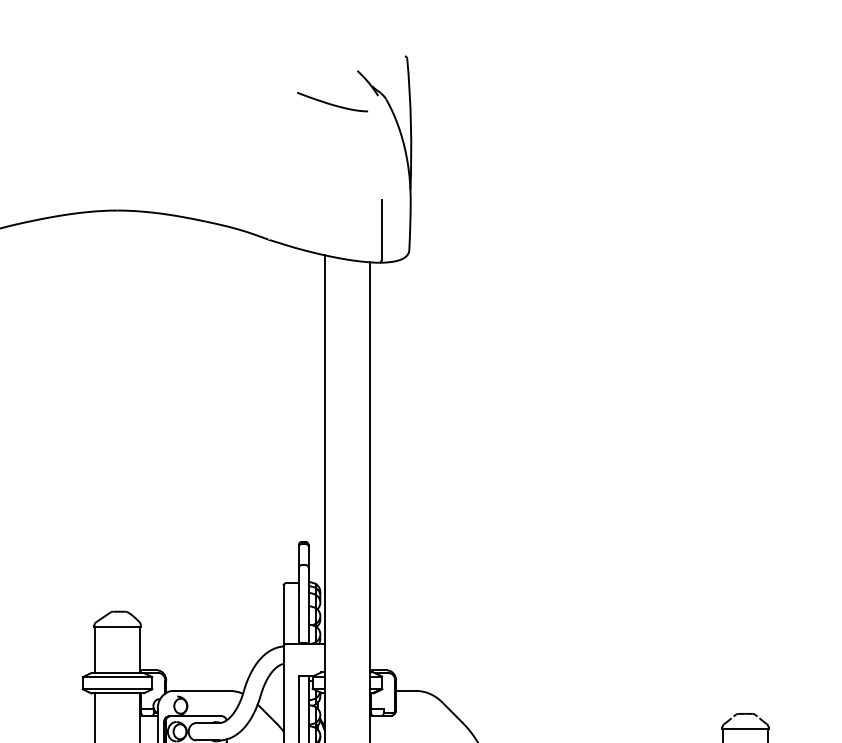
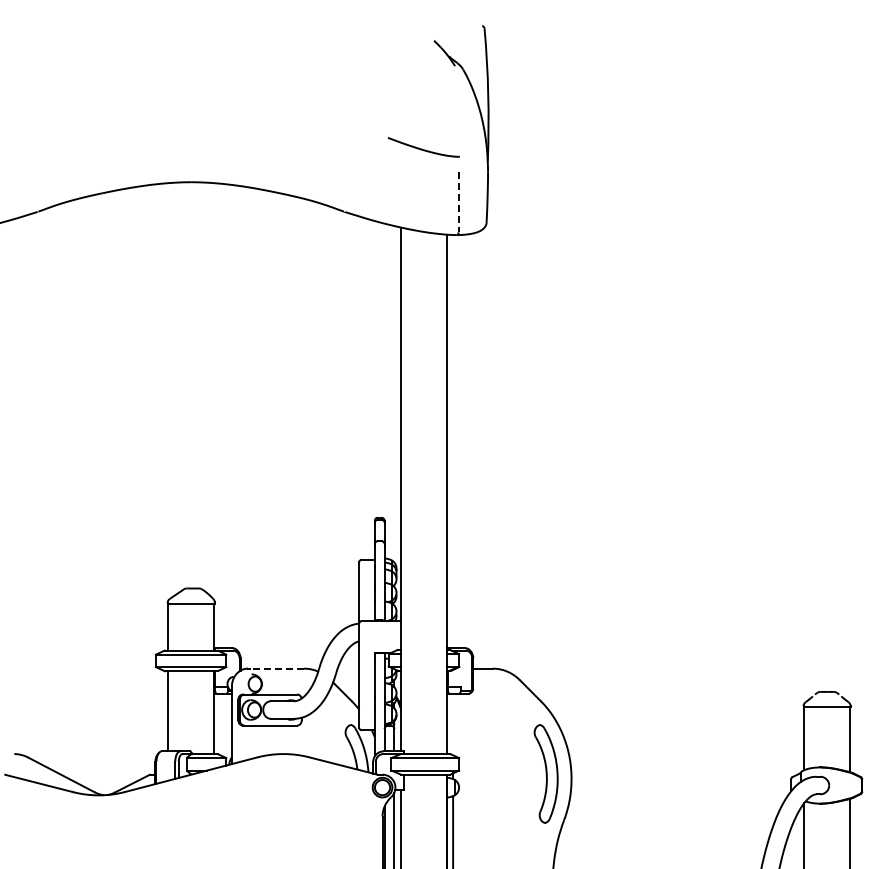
curve: (331, 103) -> (422, 148), moved
line: (381, 230) -> (458, 202), solid -> dashed
line: (201, 690) -> (276, 668), solid -> dashed

